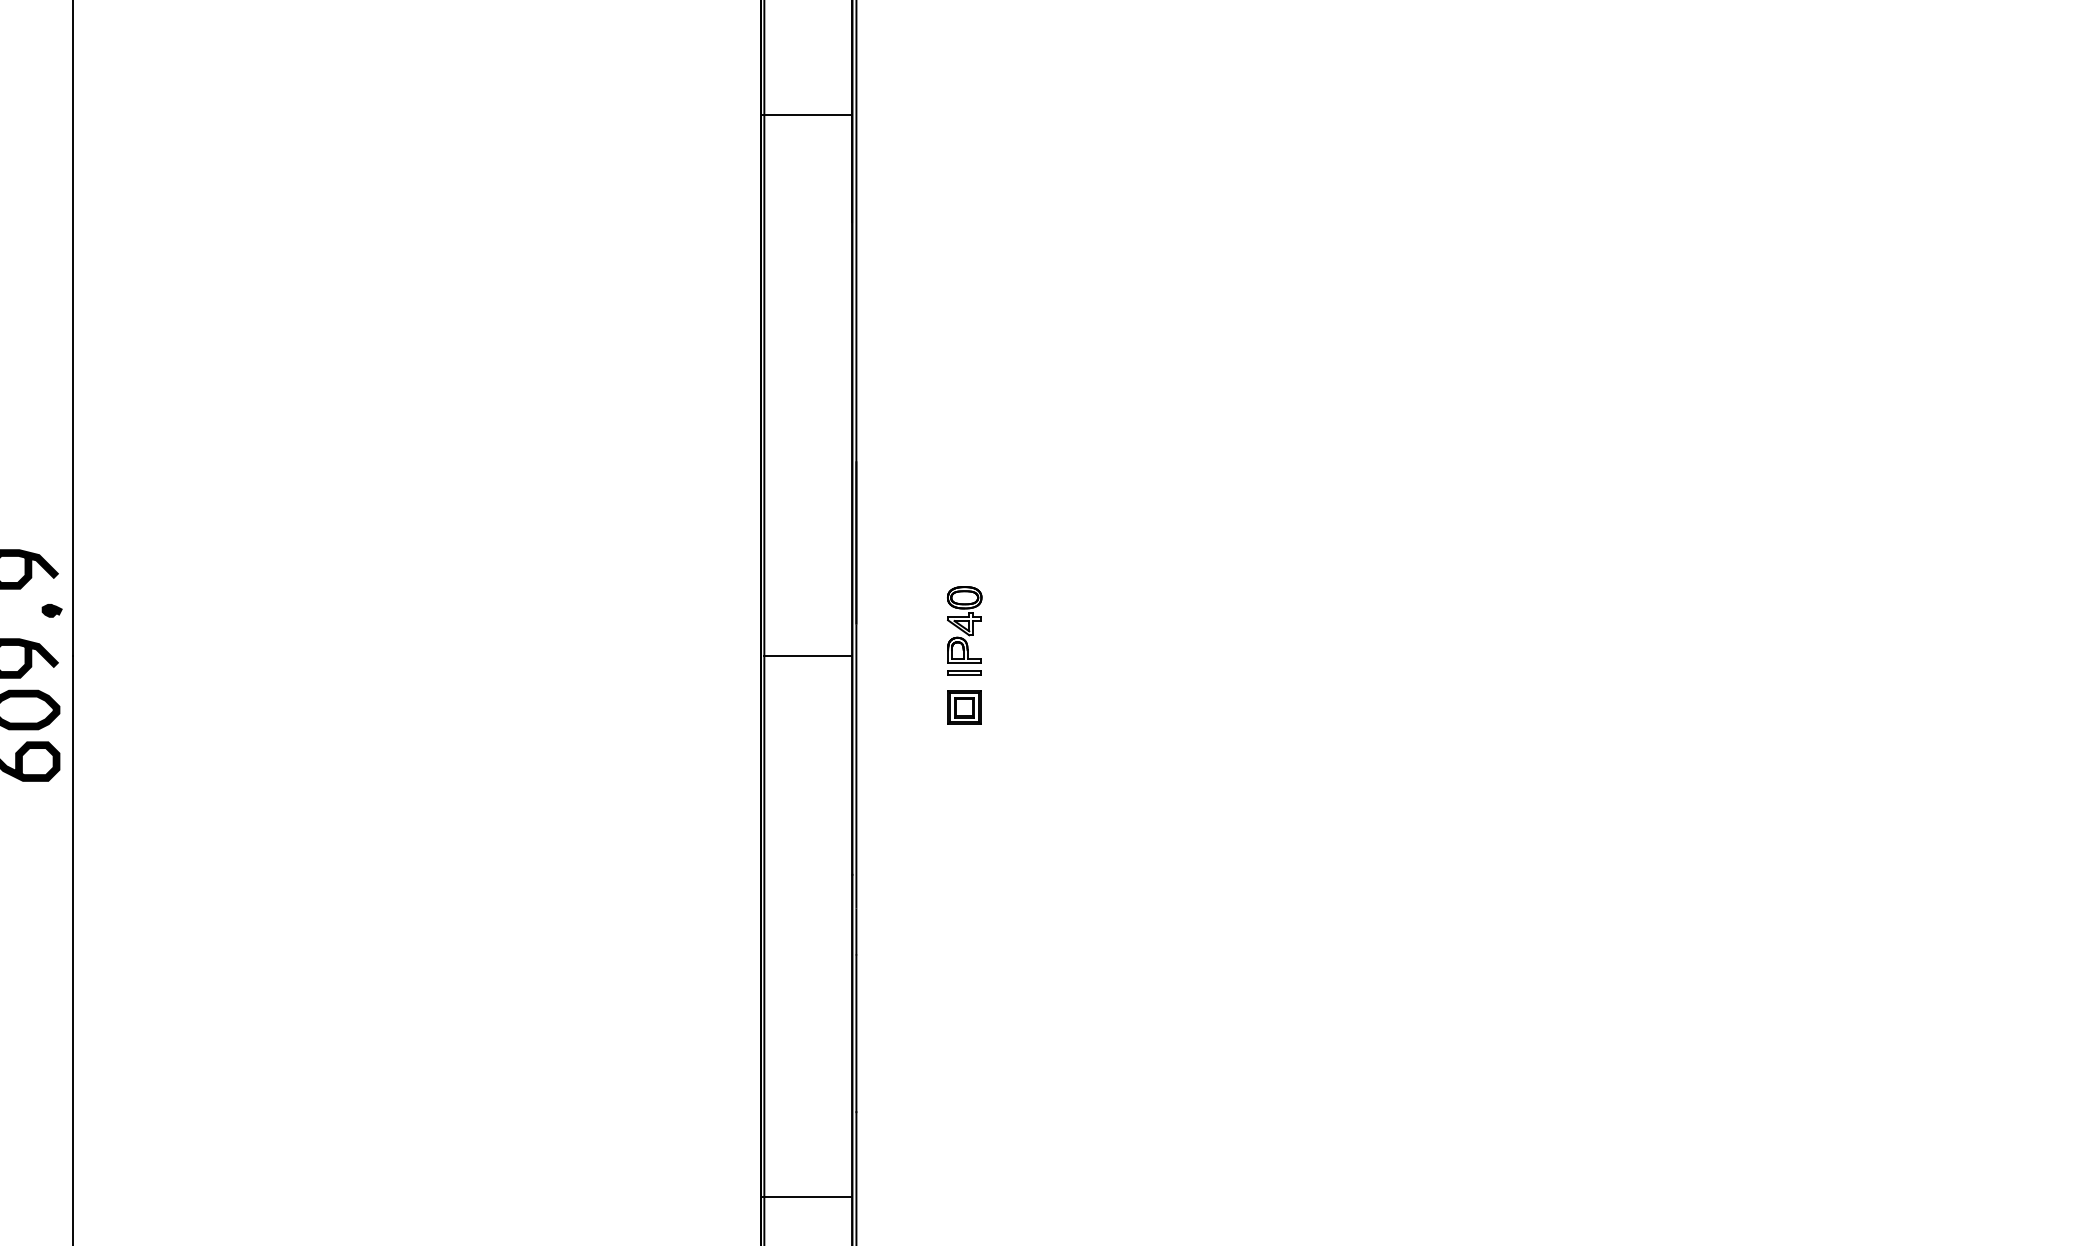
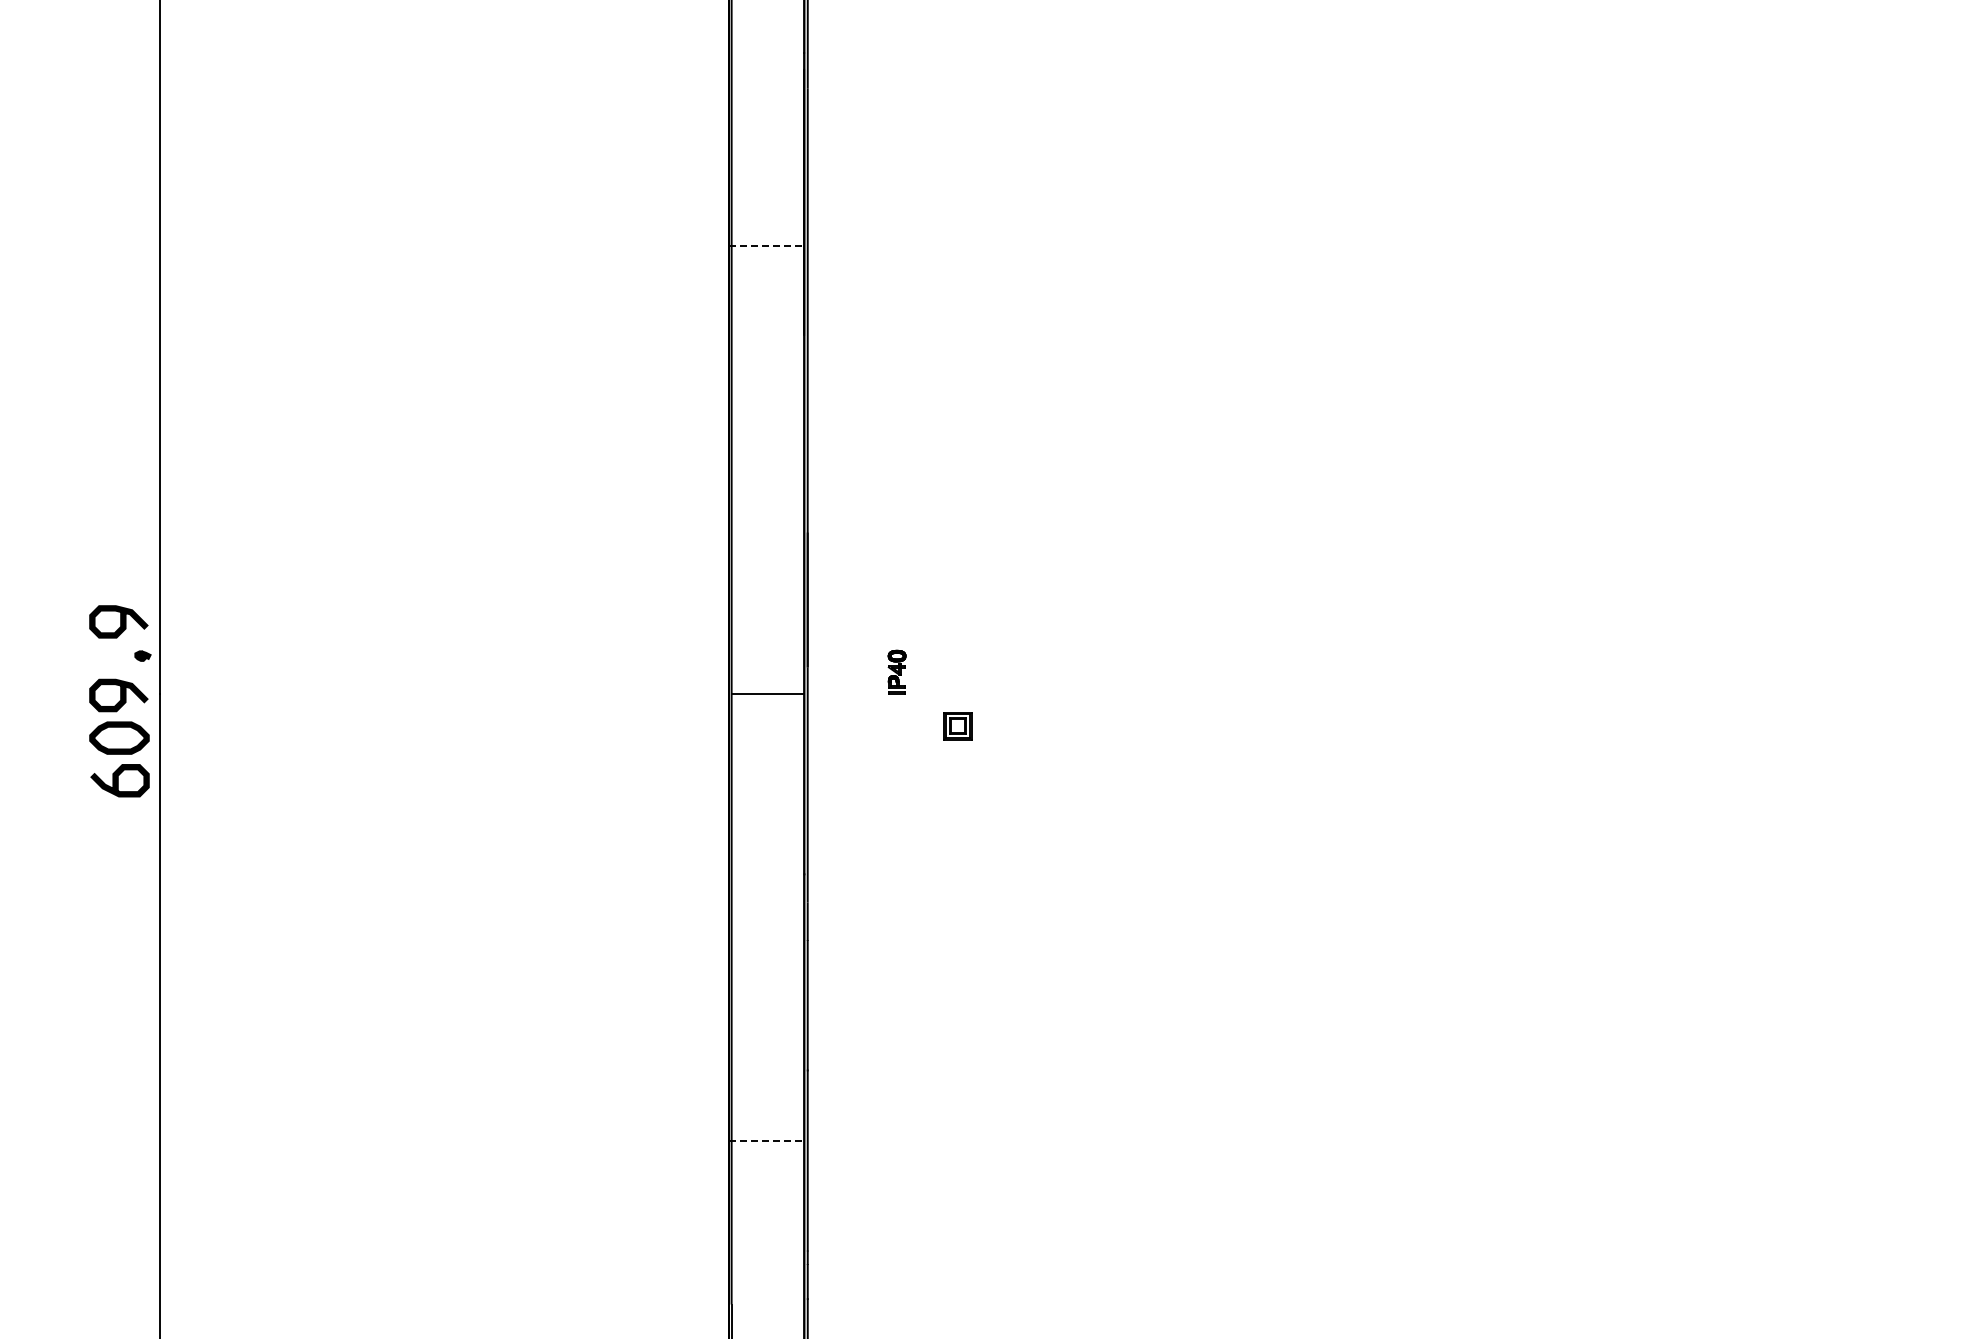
line: (807, 115) -> (767, 246), solid -> dashed
part: (963, 630) -> (896, 672), size x0.6
part: (963, 708) -> (957, 726), moved
line: (807, 1196) -> (767, 1140), solid -> dashed

